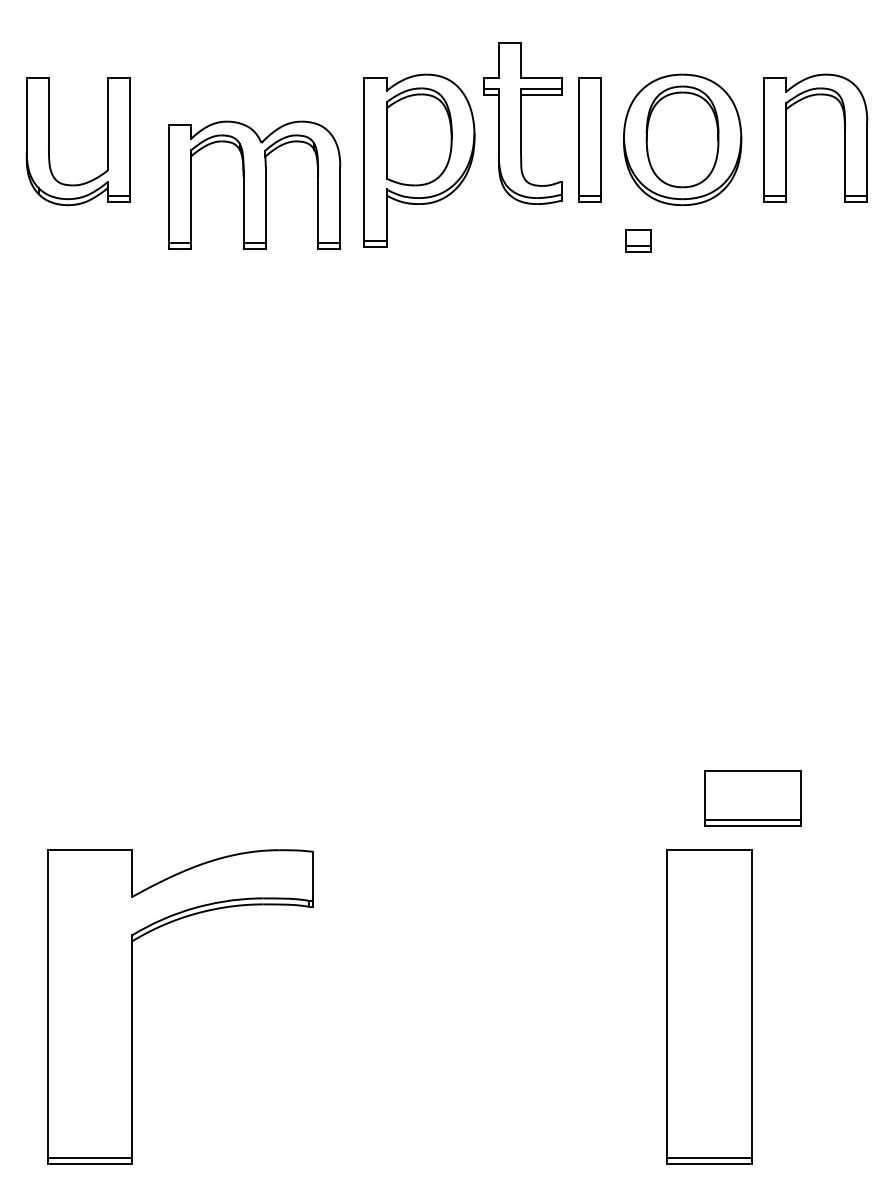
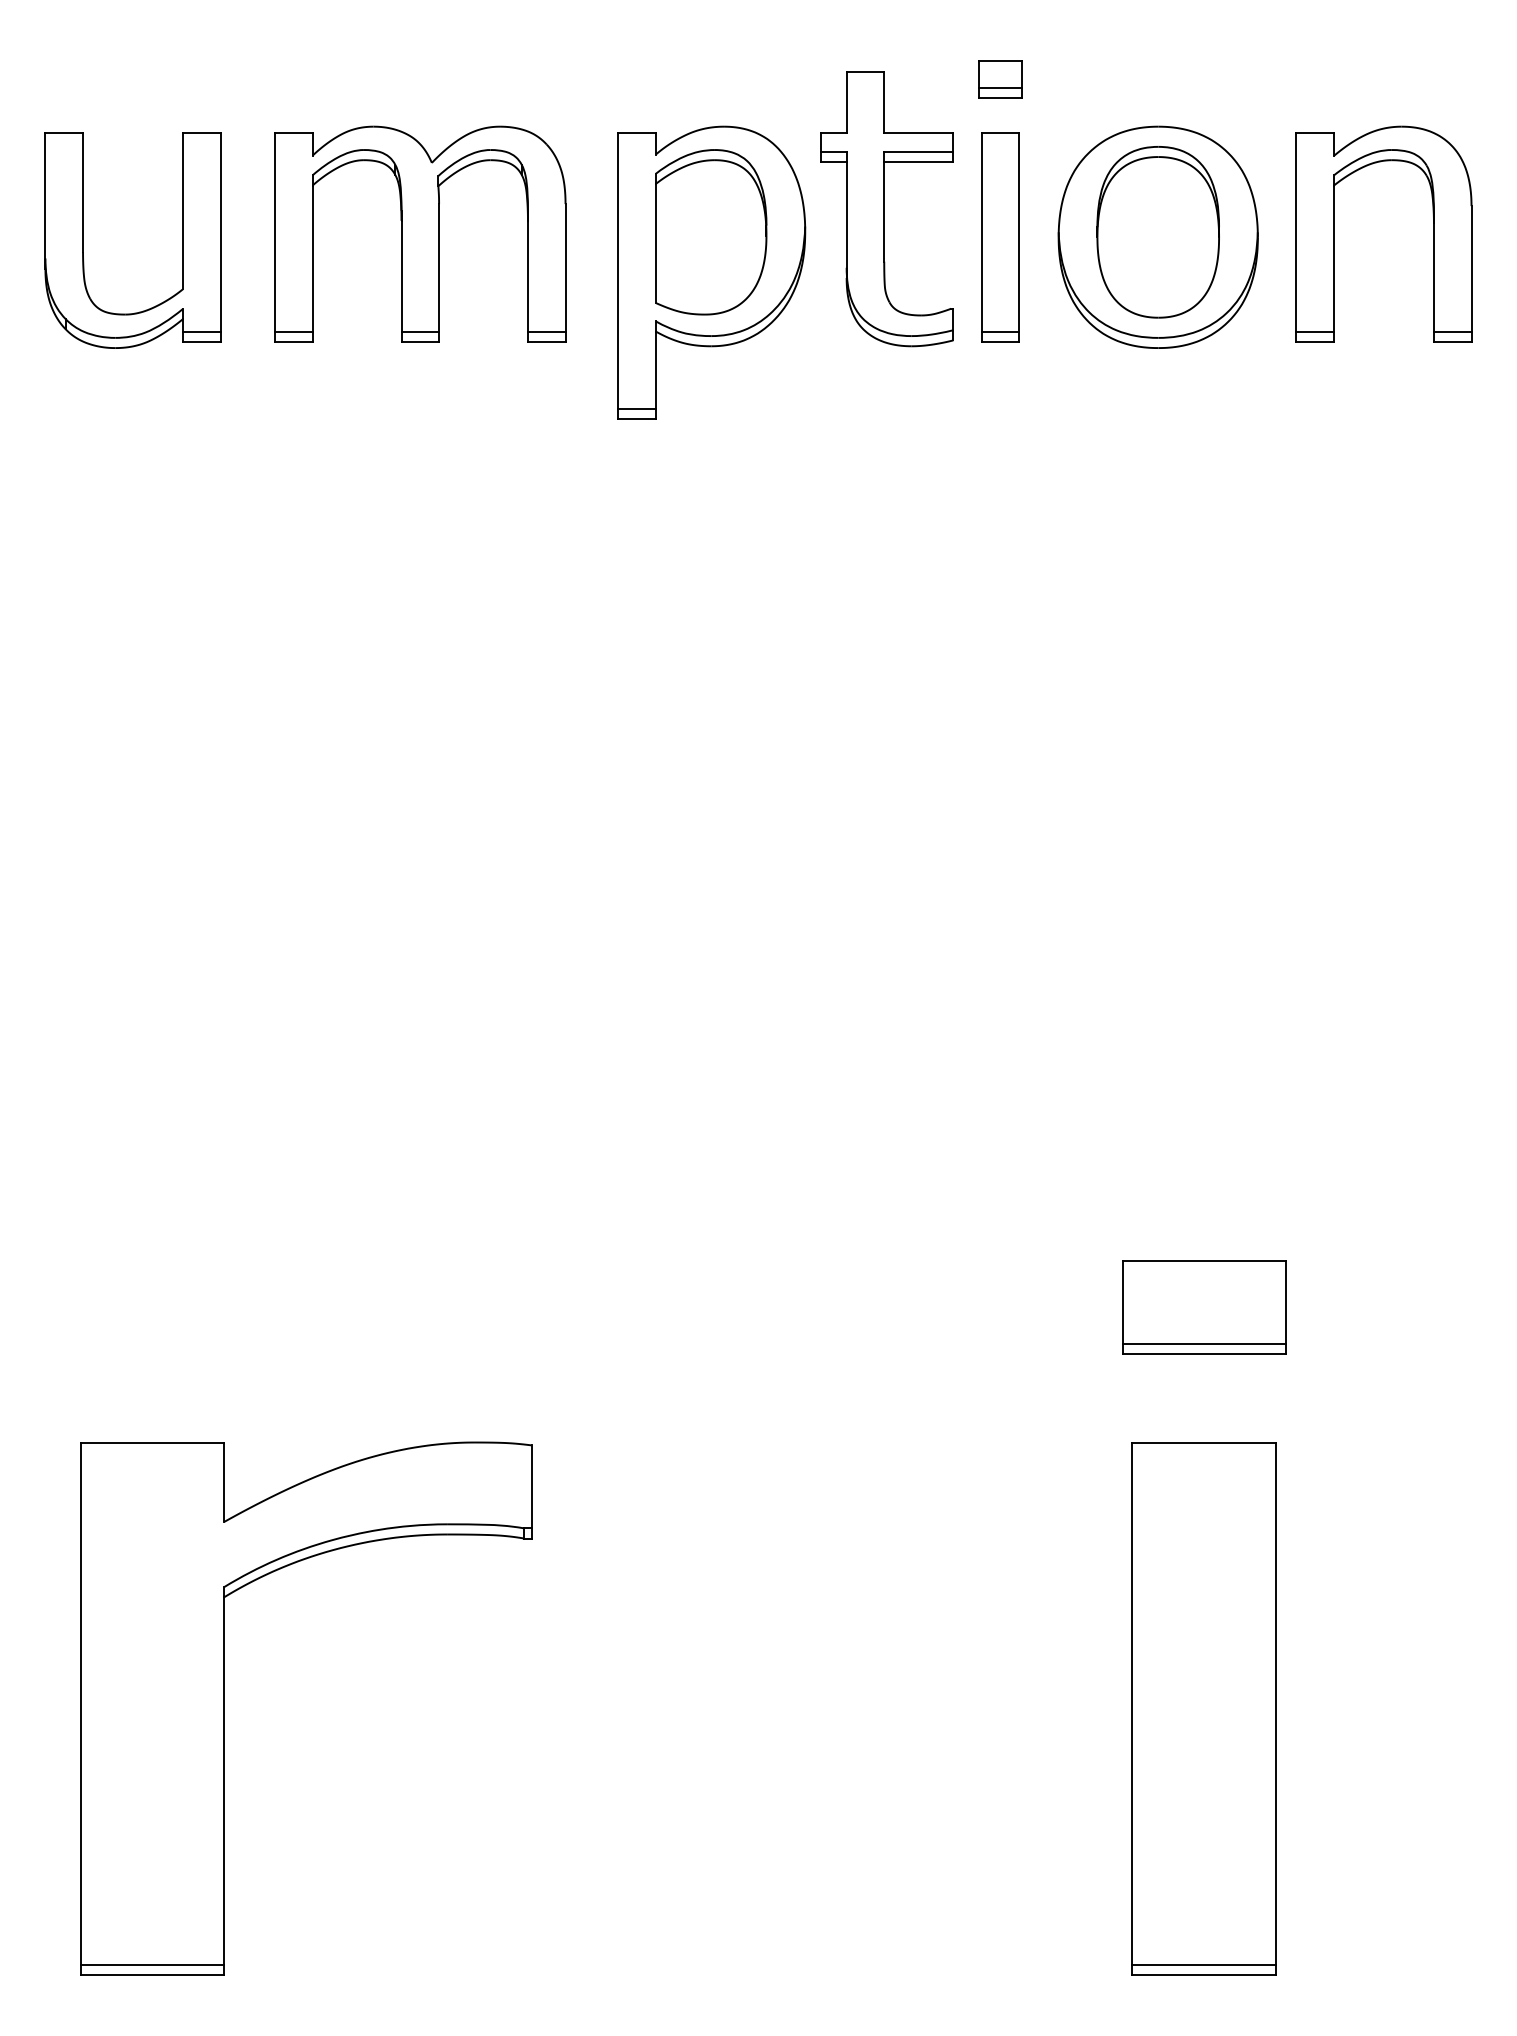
part: (254, 184) -> (420, 233), moved
part: (638, 240) -> (1000, 78), moved
part: (752, 798) -> (1203, 1307), moved

